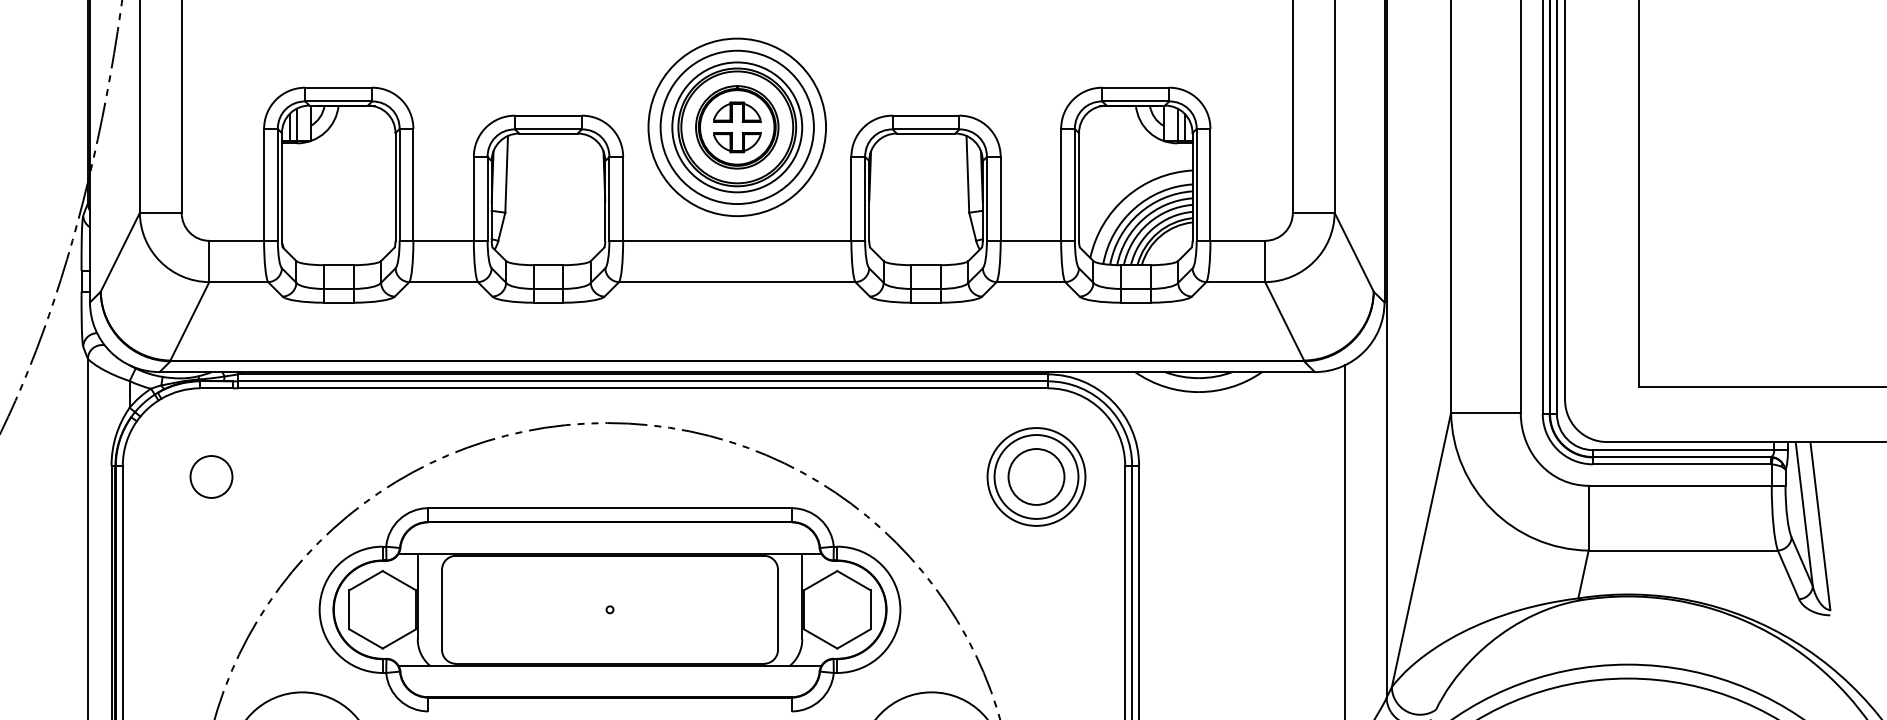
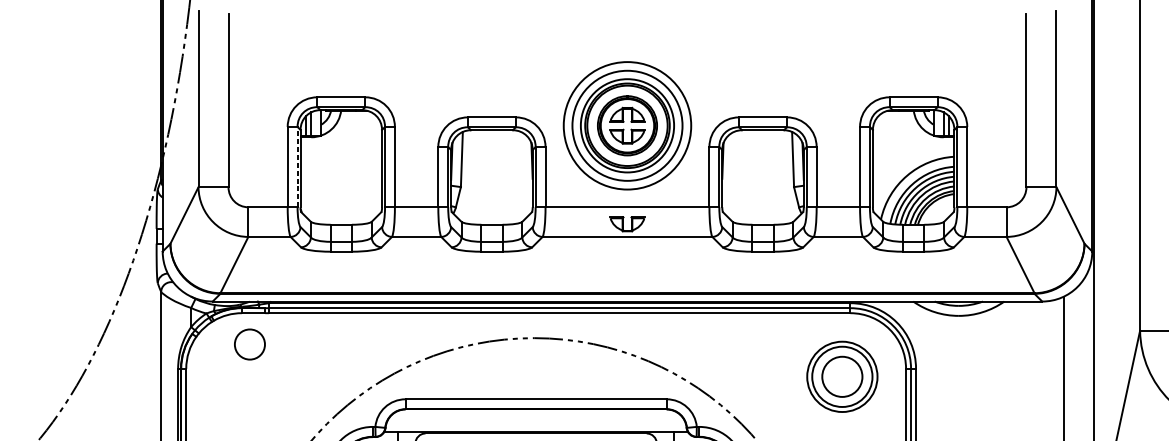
line: (277, 184) -> (297, 166), solid -> dashed
part: (737, 264) -> (627, 224), added
circle: (211, 476) -> (249, 344), moved

